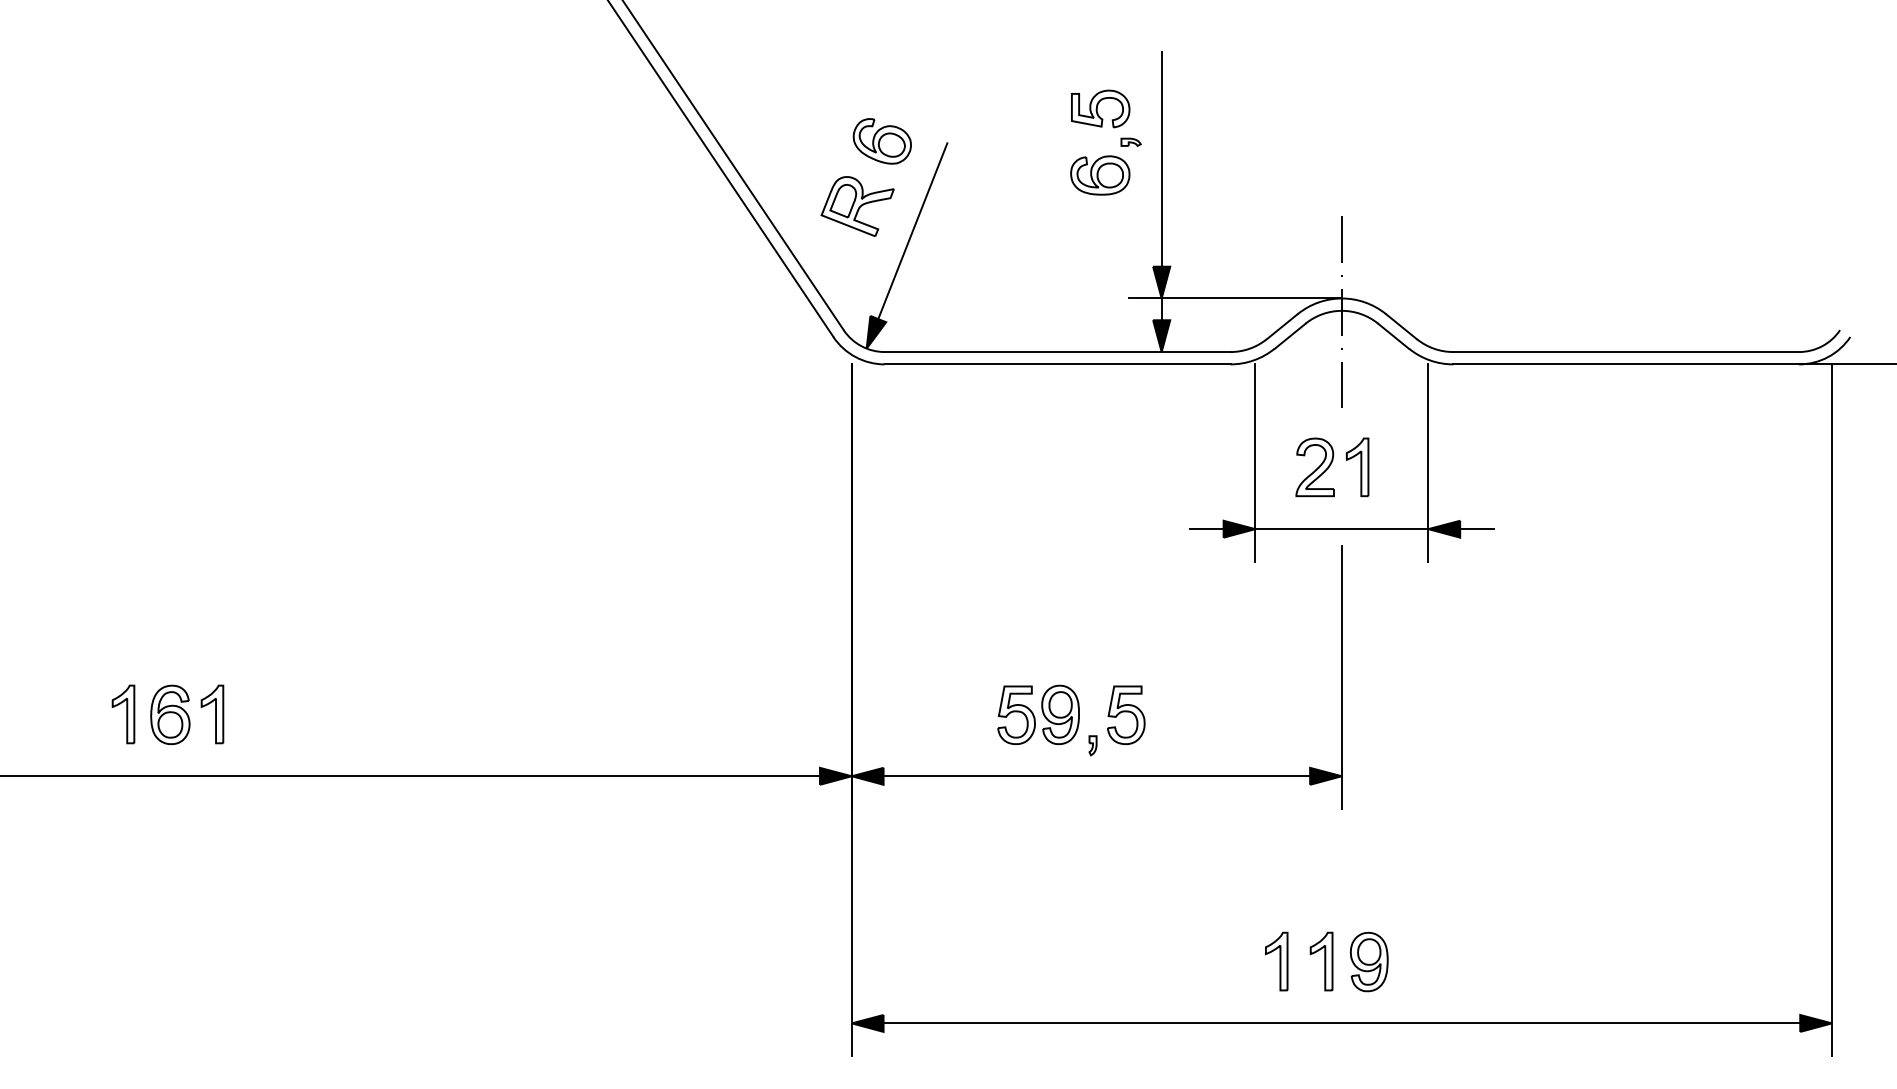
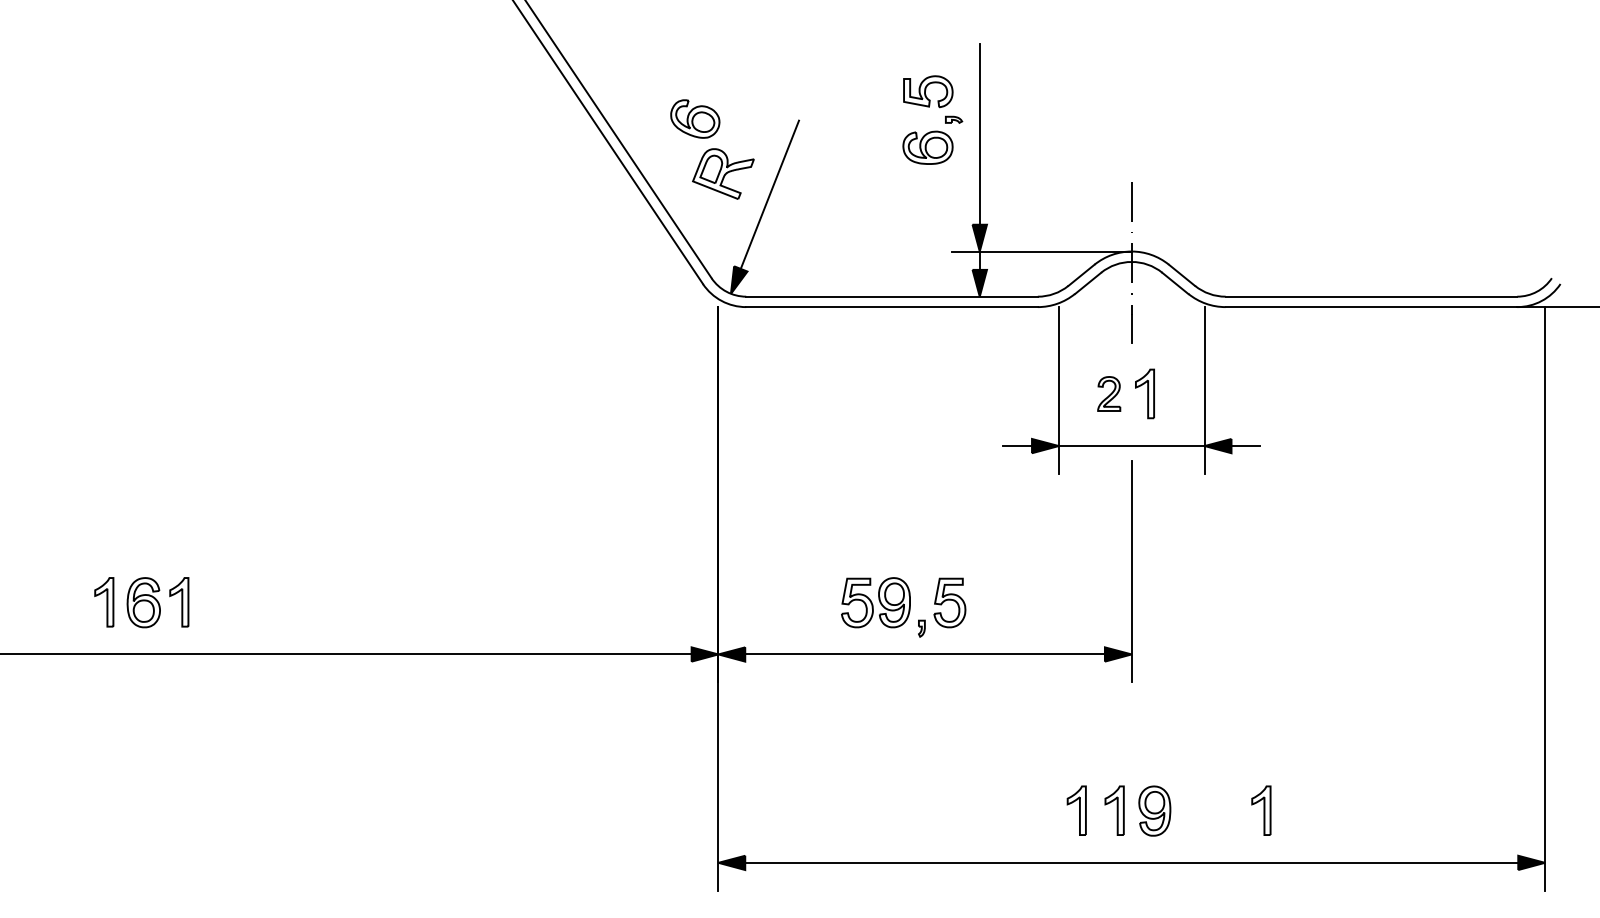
part: (881, 141) -> (694, 119), moved
part: (1314, 467) -> (1108, 394), size x0.7
part: (1495, 961) -> (1261, 810), added

